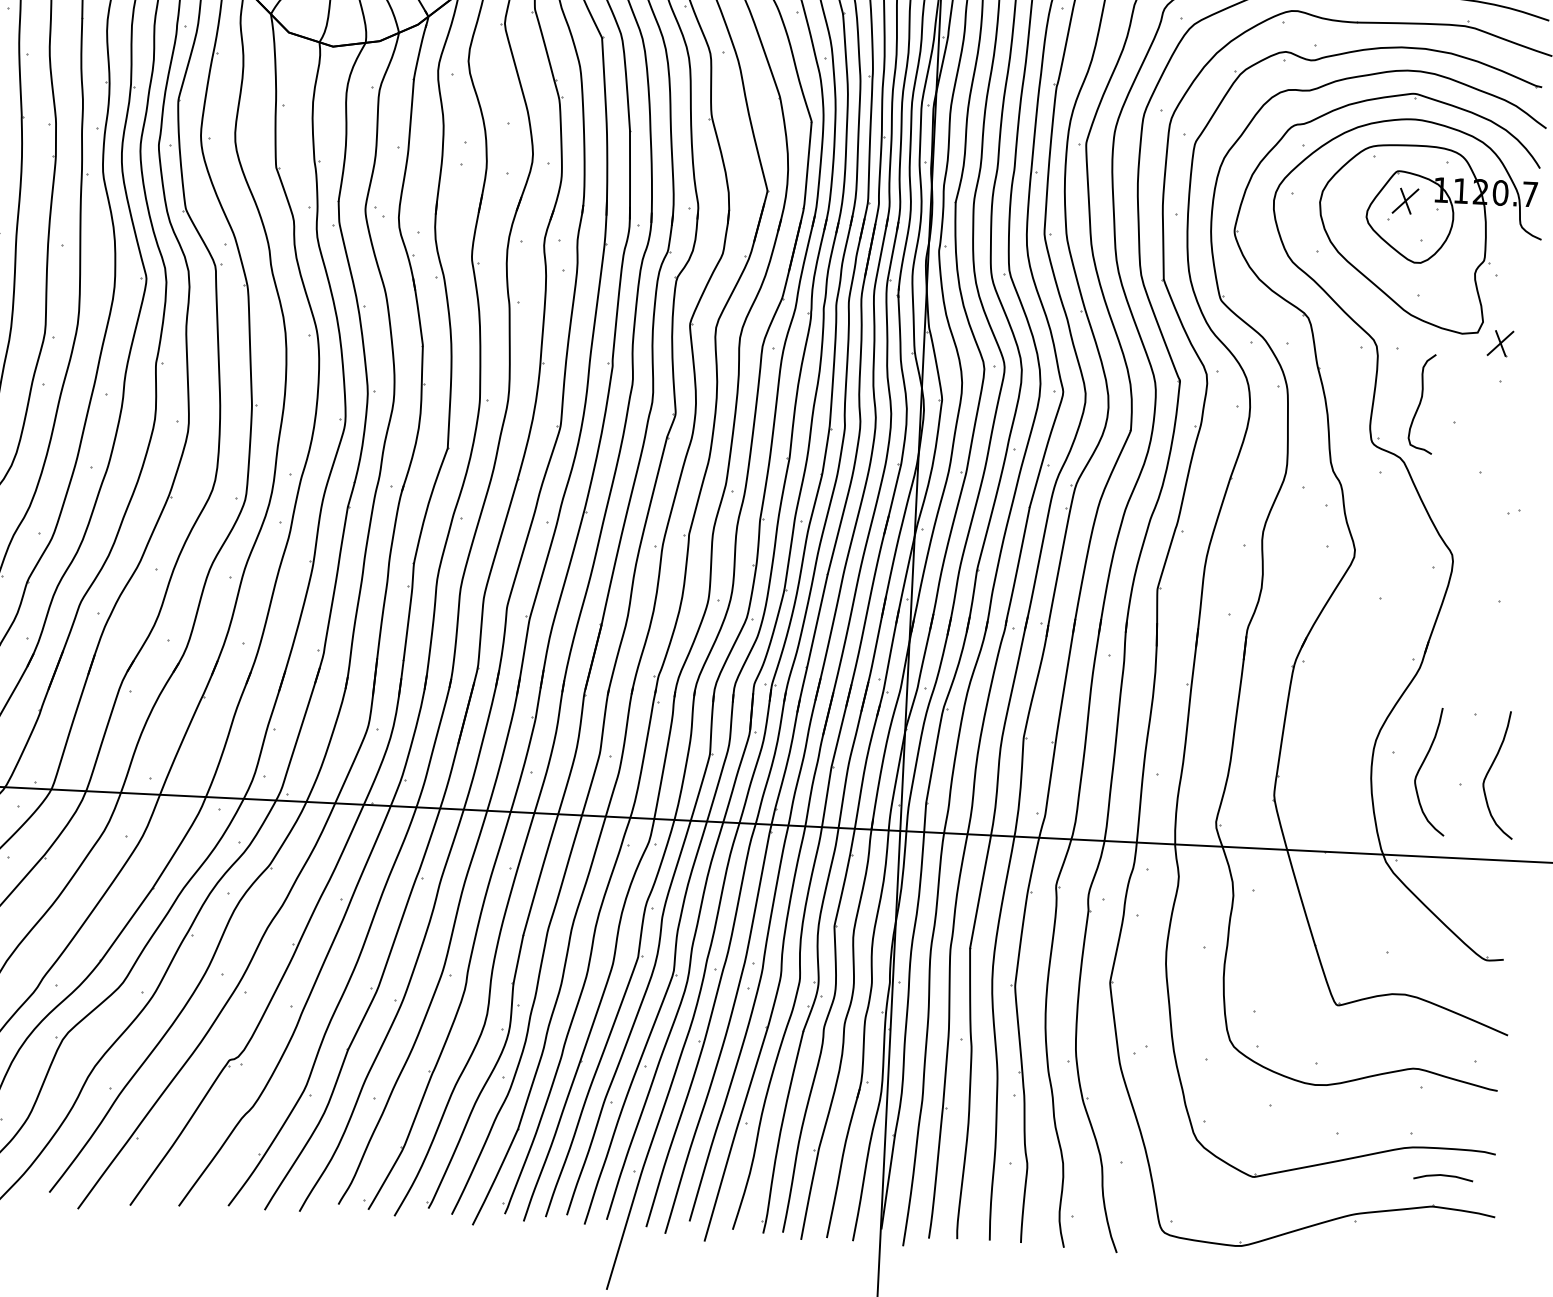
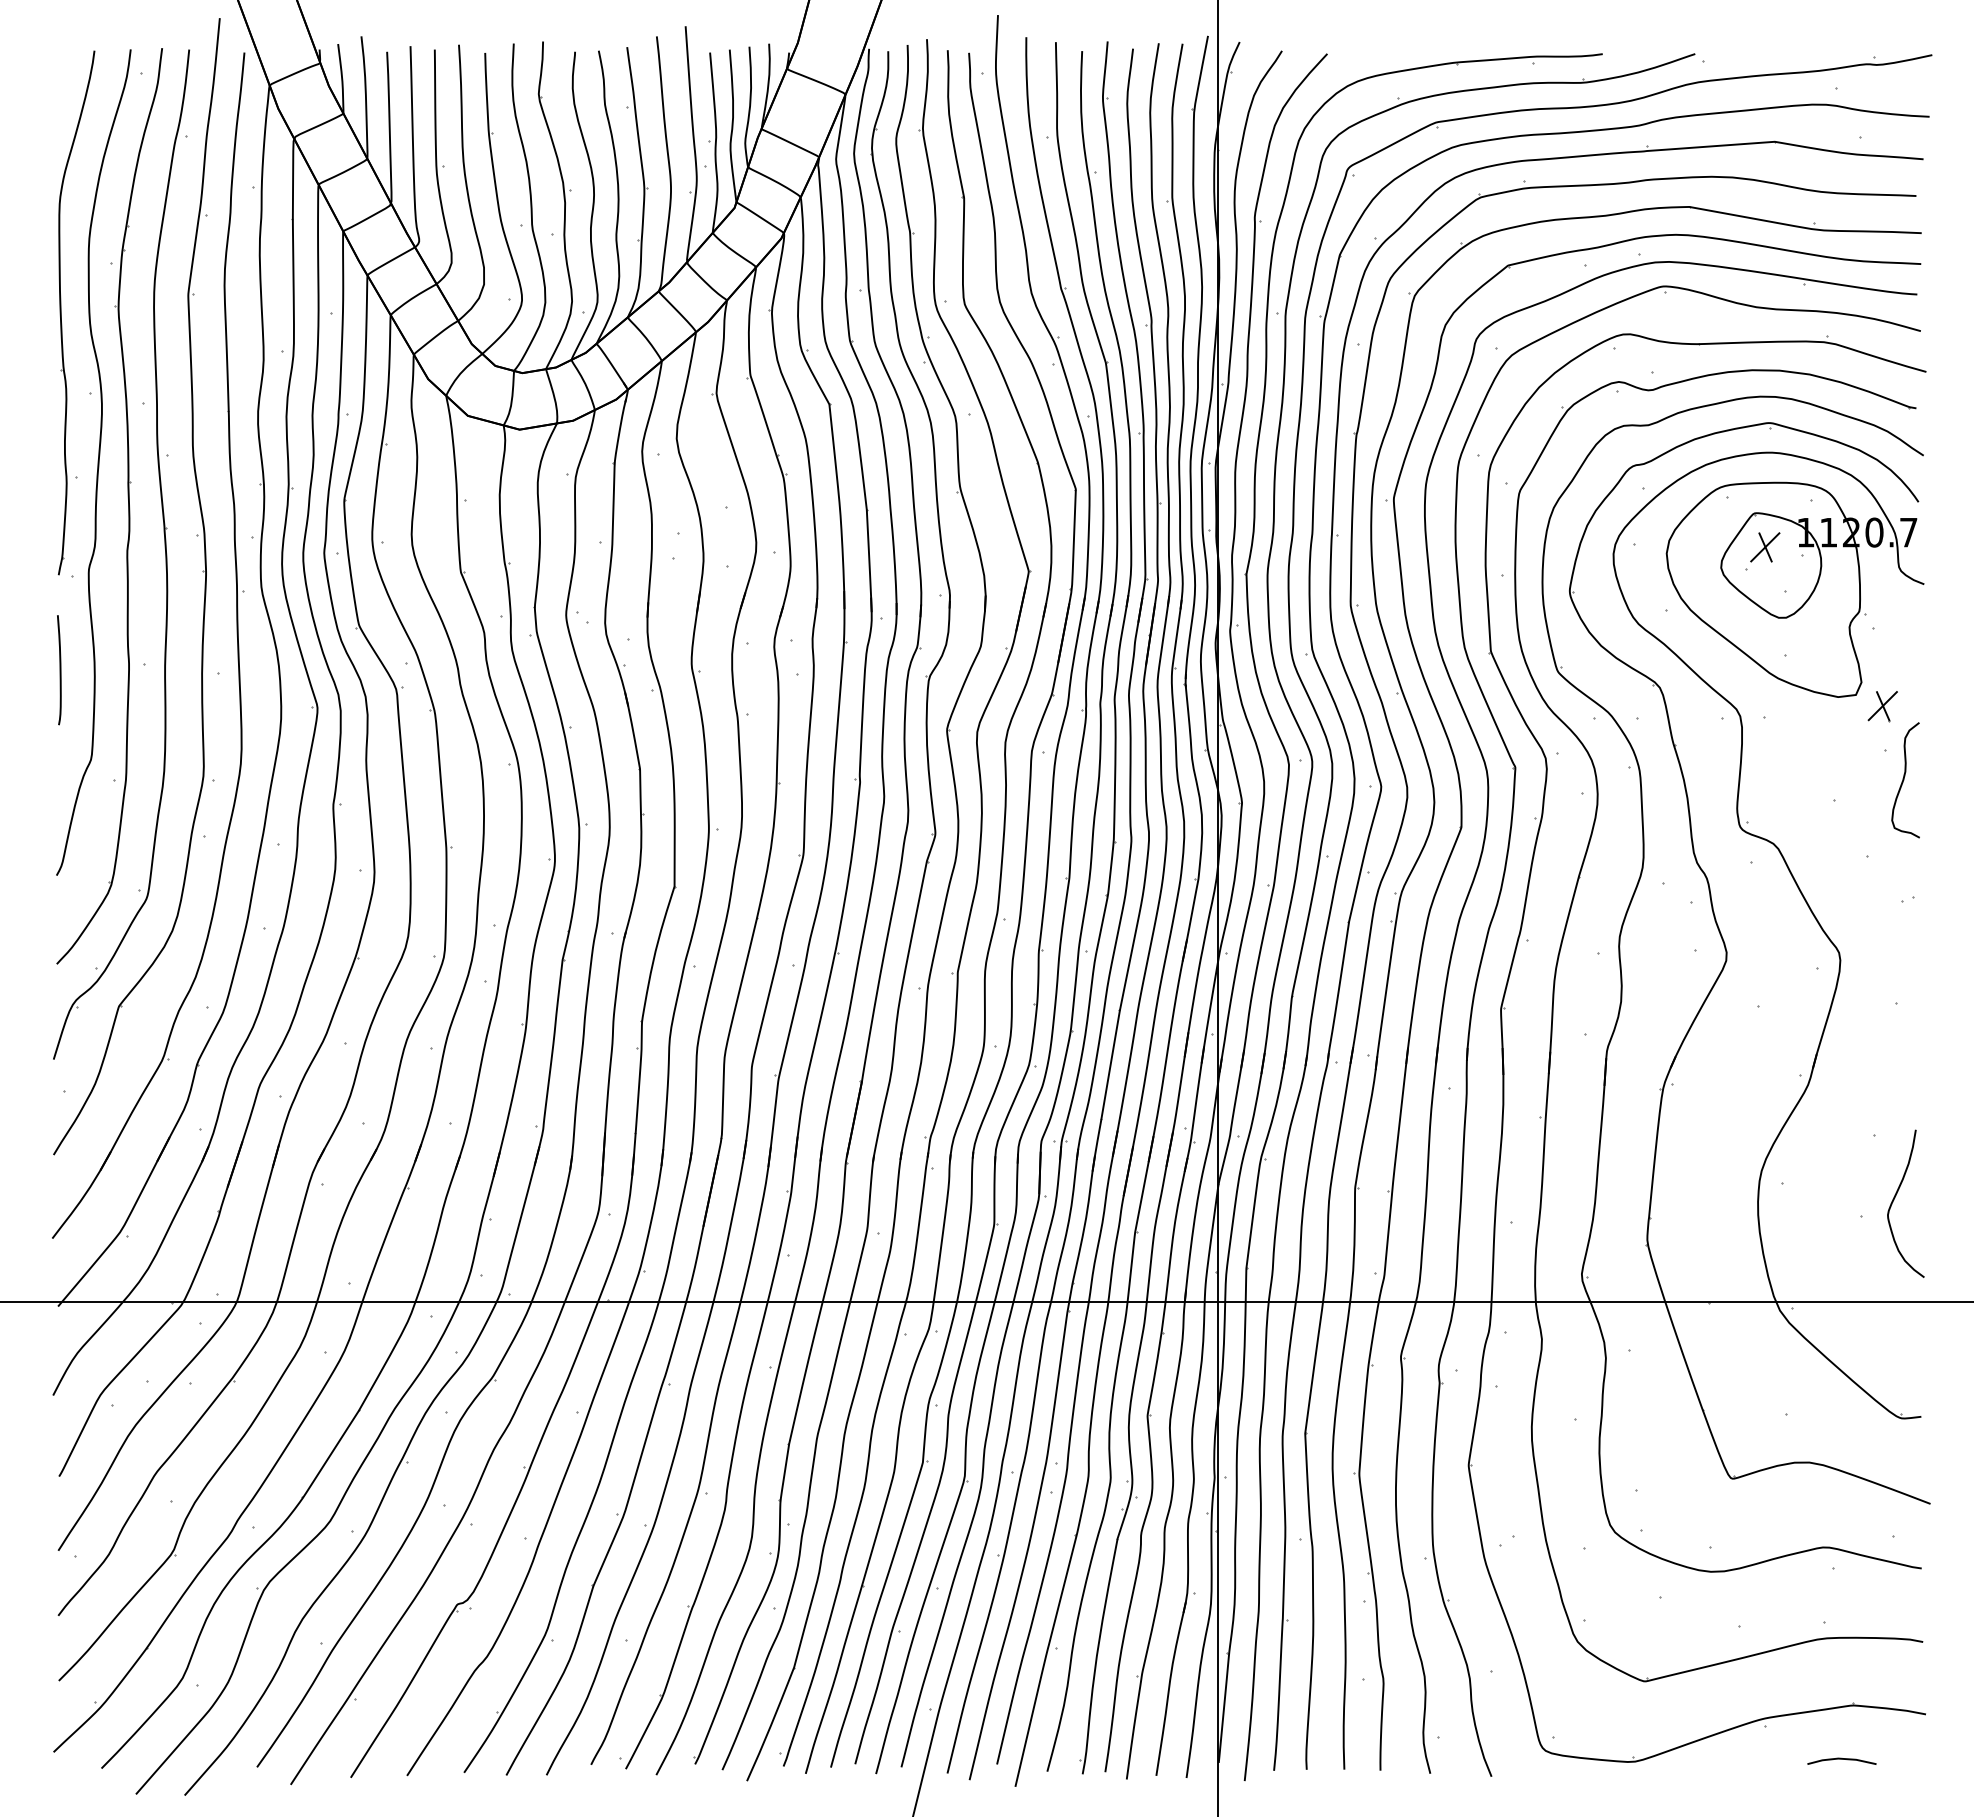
curve: (1420, 404) -> (1904, 780), moved
curve: (1422, 766) -> (1816, 1198), removed
line: (1443, 1175) -> (1841, 1759), moved

